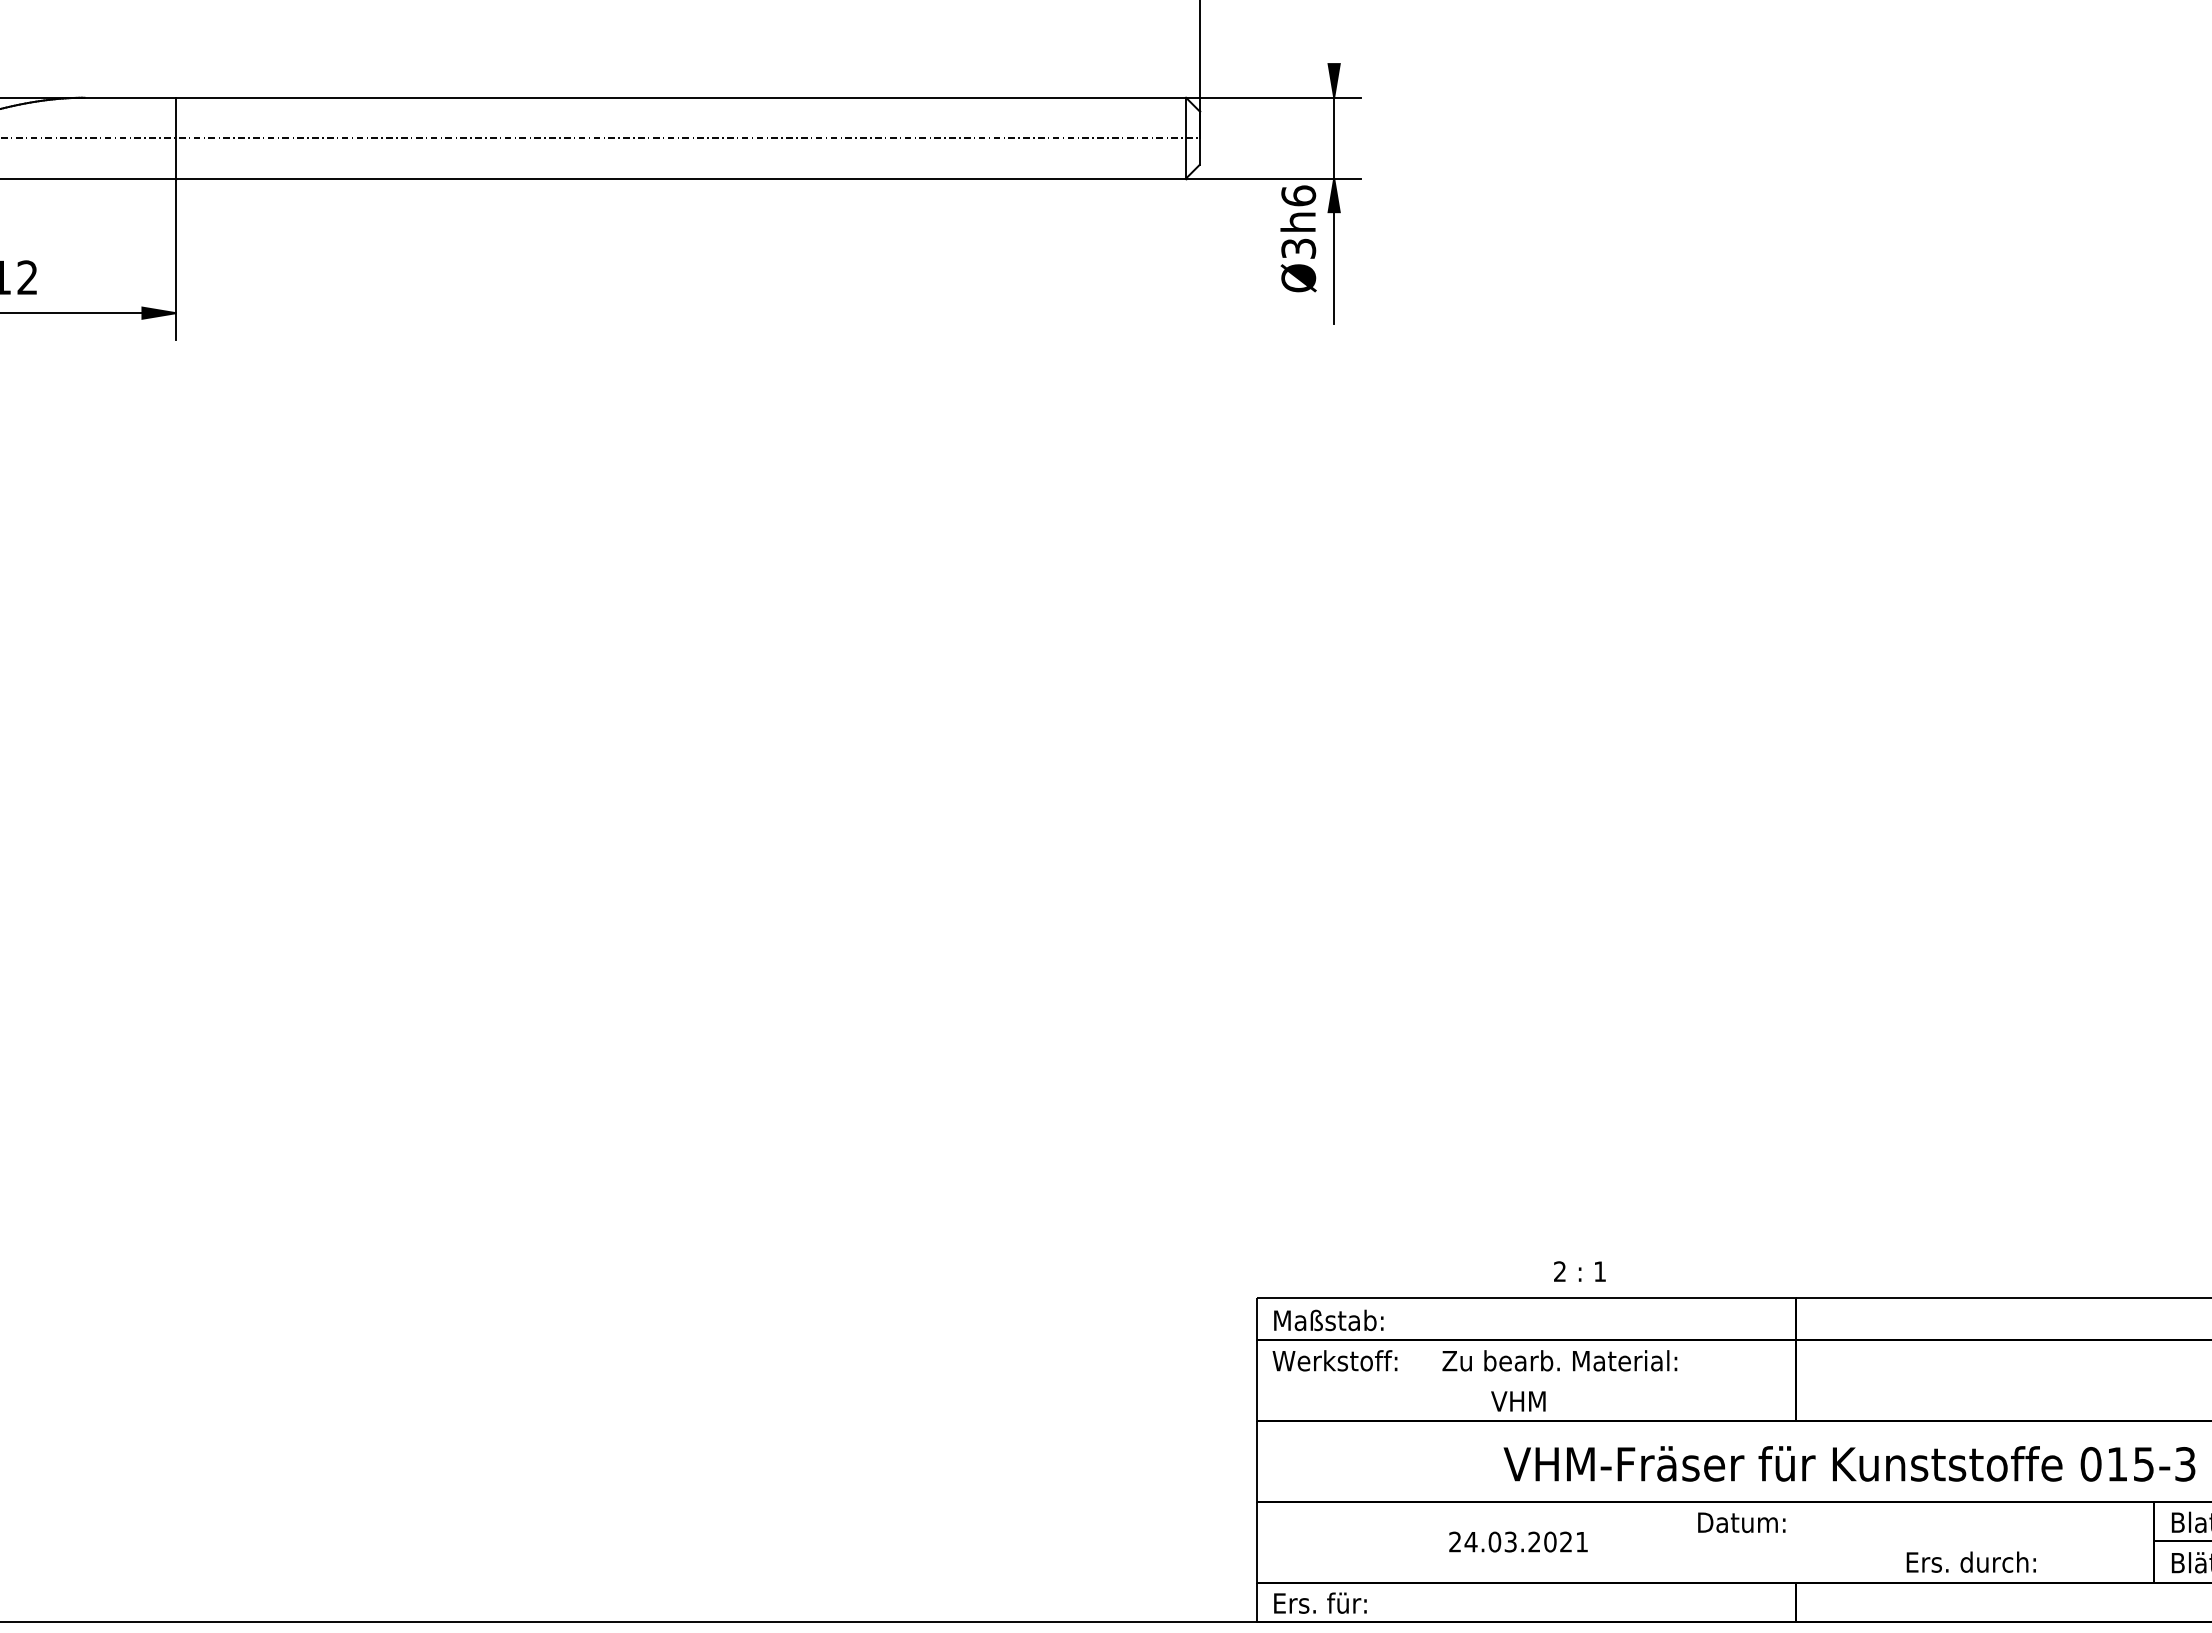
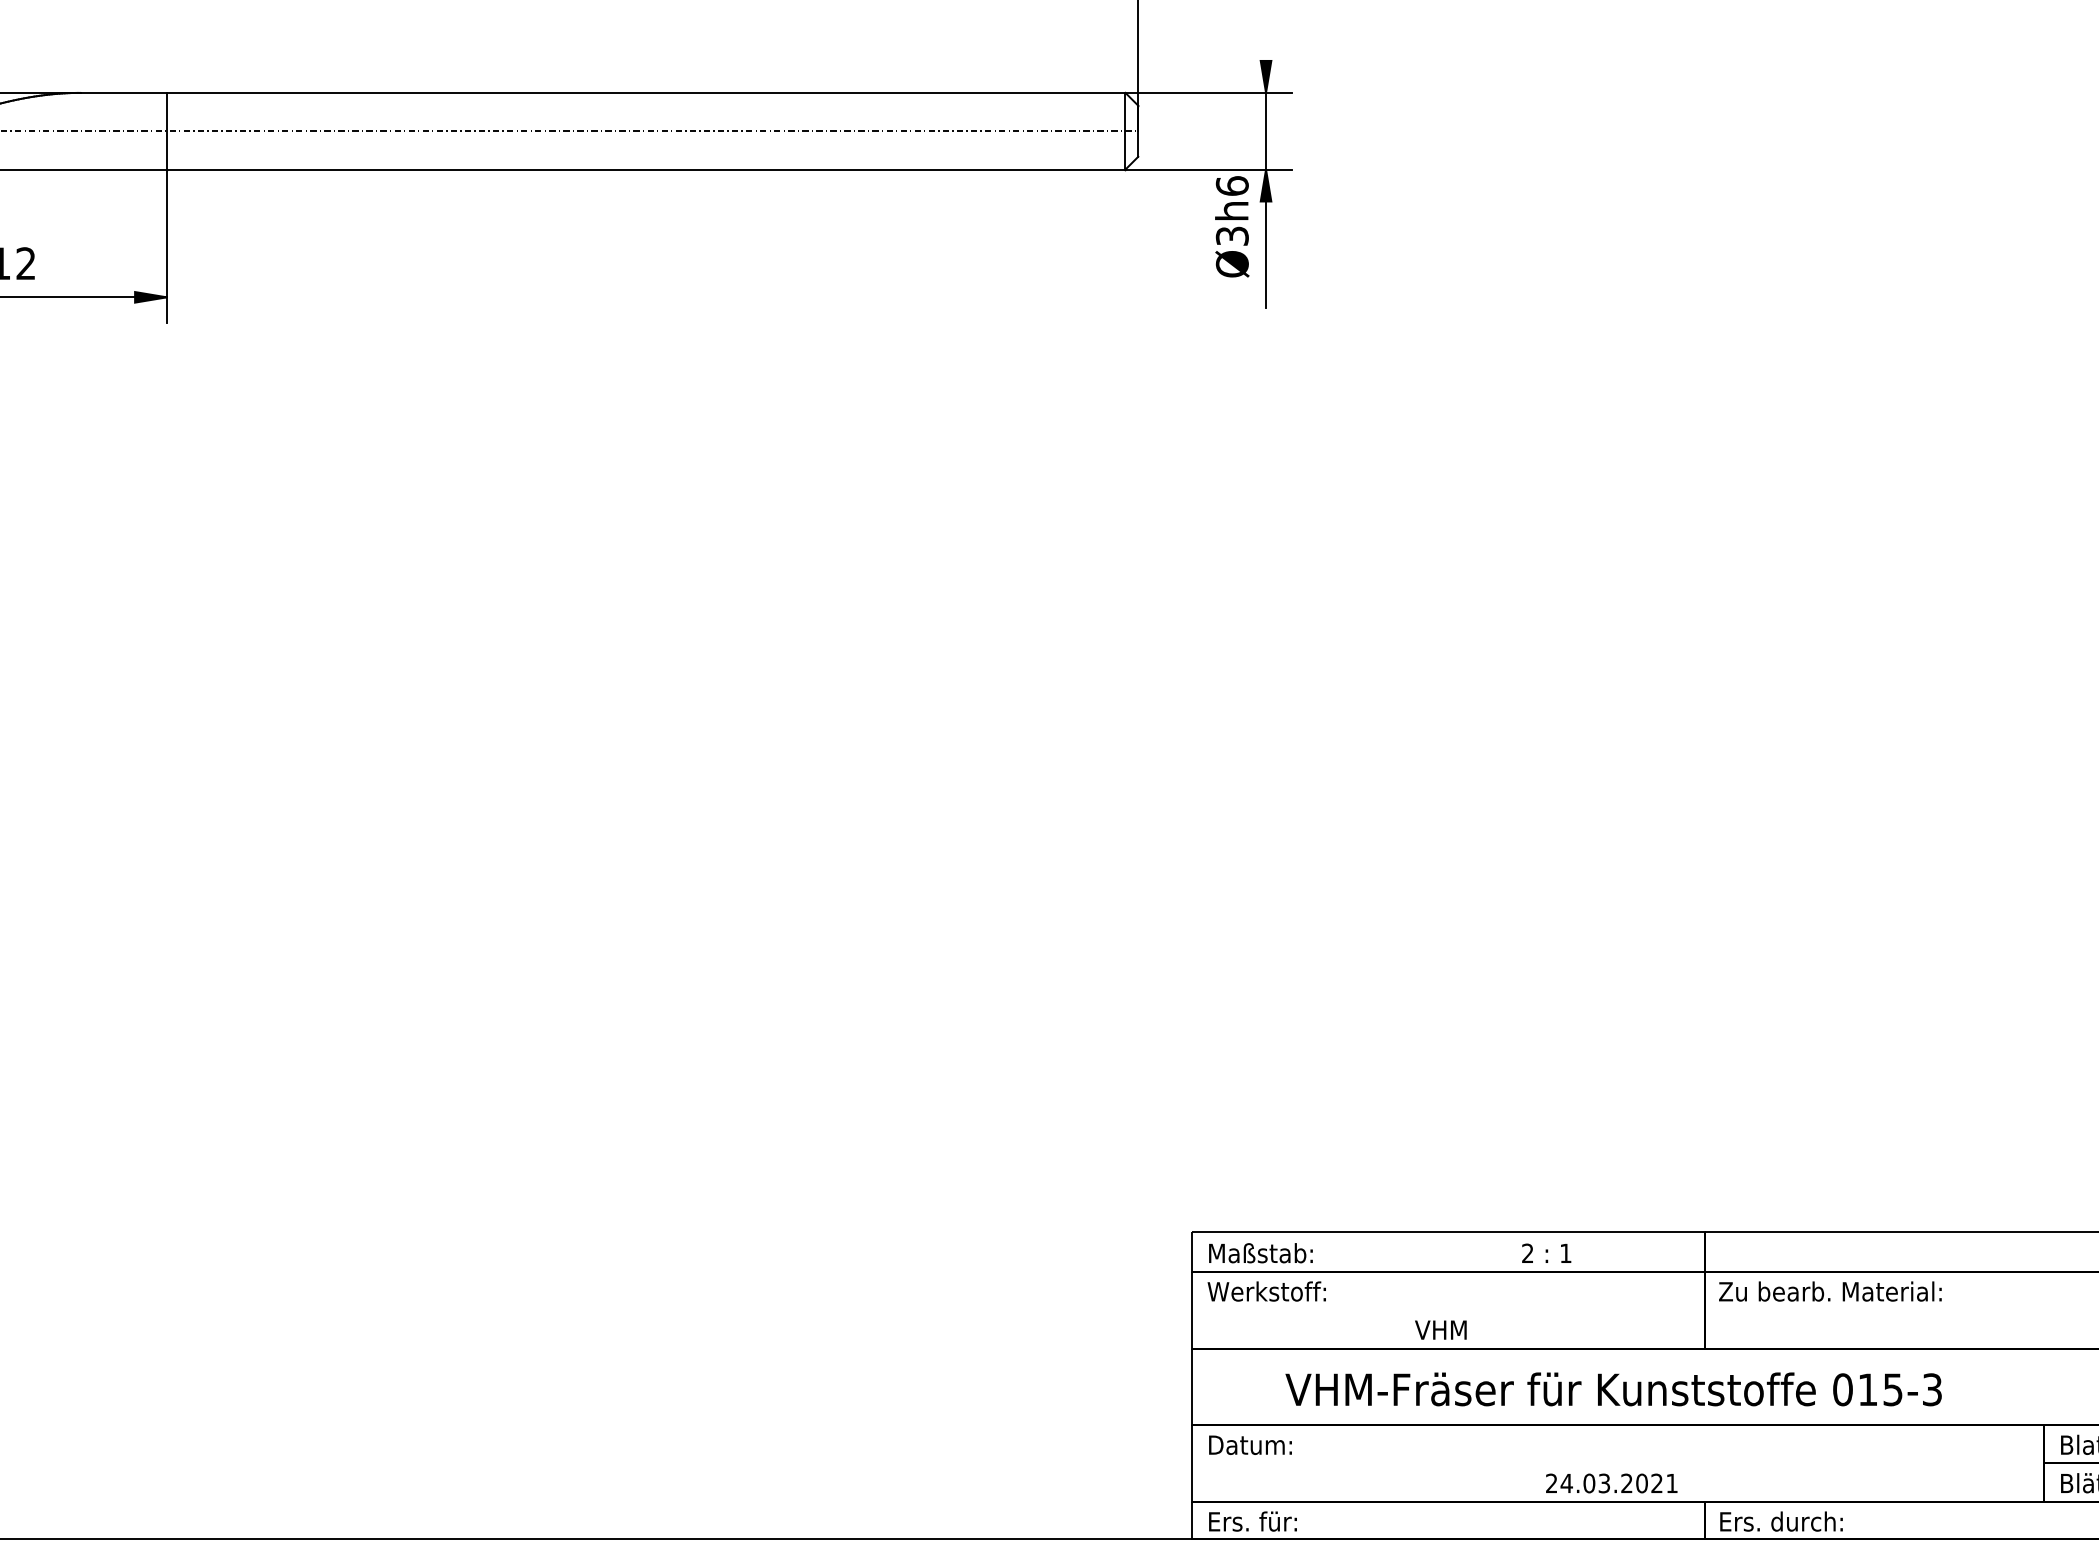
text: (1579, 1271) -> (1546, 1253), moved
text: (1559, 1360) -> (1830, 1291), moved
text: (1849, 1463) -> (1613, 1389), moved
text: (1741, 1522) -> (1250, 1444), moved
text: (1518, 1541) -> (1611, 1482), moved
text: (1970, 1561) -> (1780, 1520), moved

